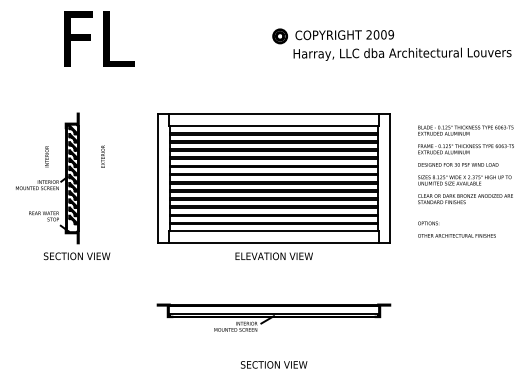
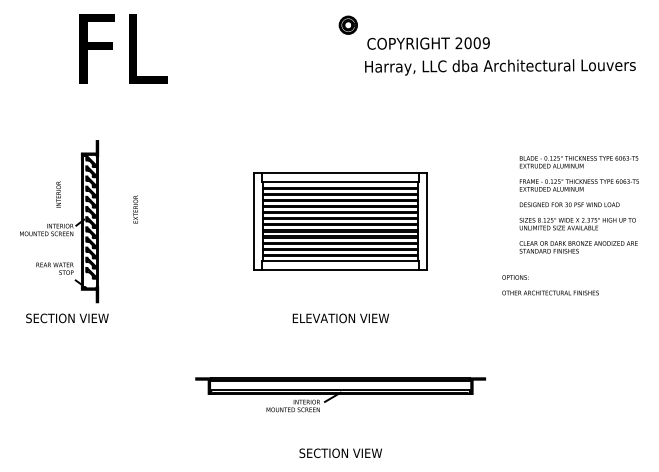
part: (279, 36) -> (347, 25), moved
text: (102, 156) -> (135, 209), moved
part: (273, 178) -> (340, 221), size x0.6
text: (456, 229) -> (550, 285), moved
text: (76, 256) -> (66, 318), moved

